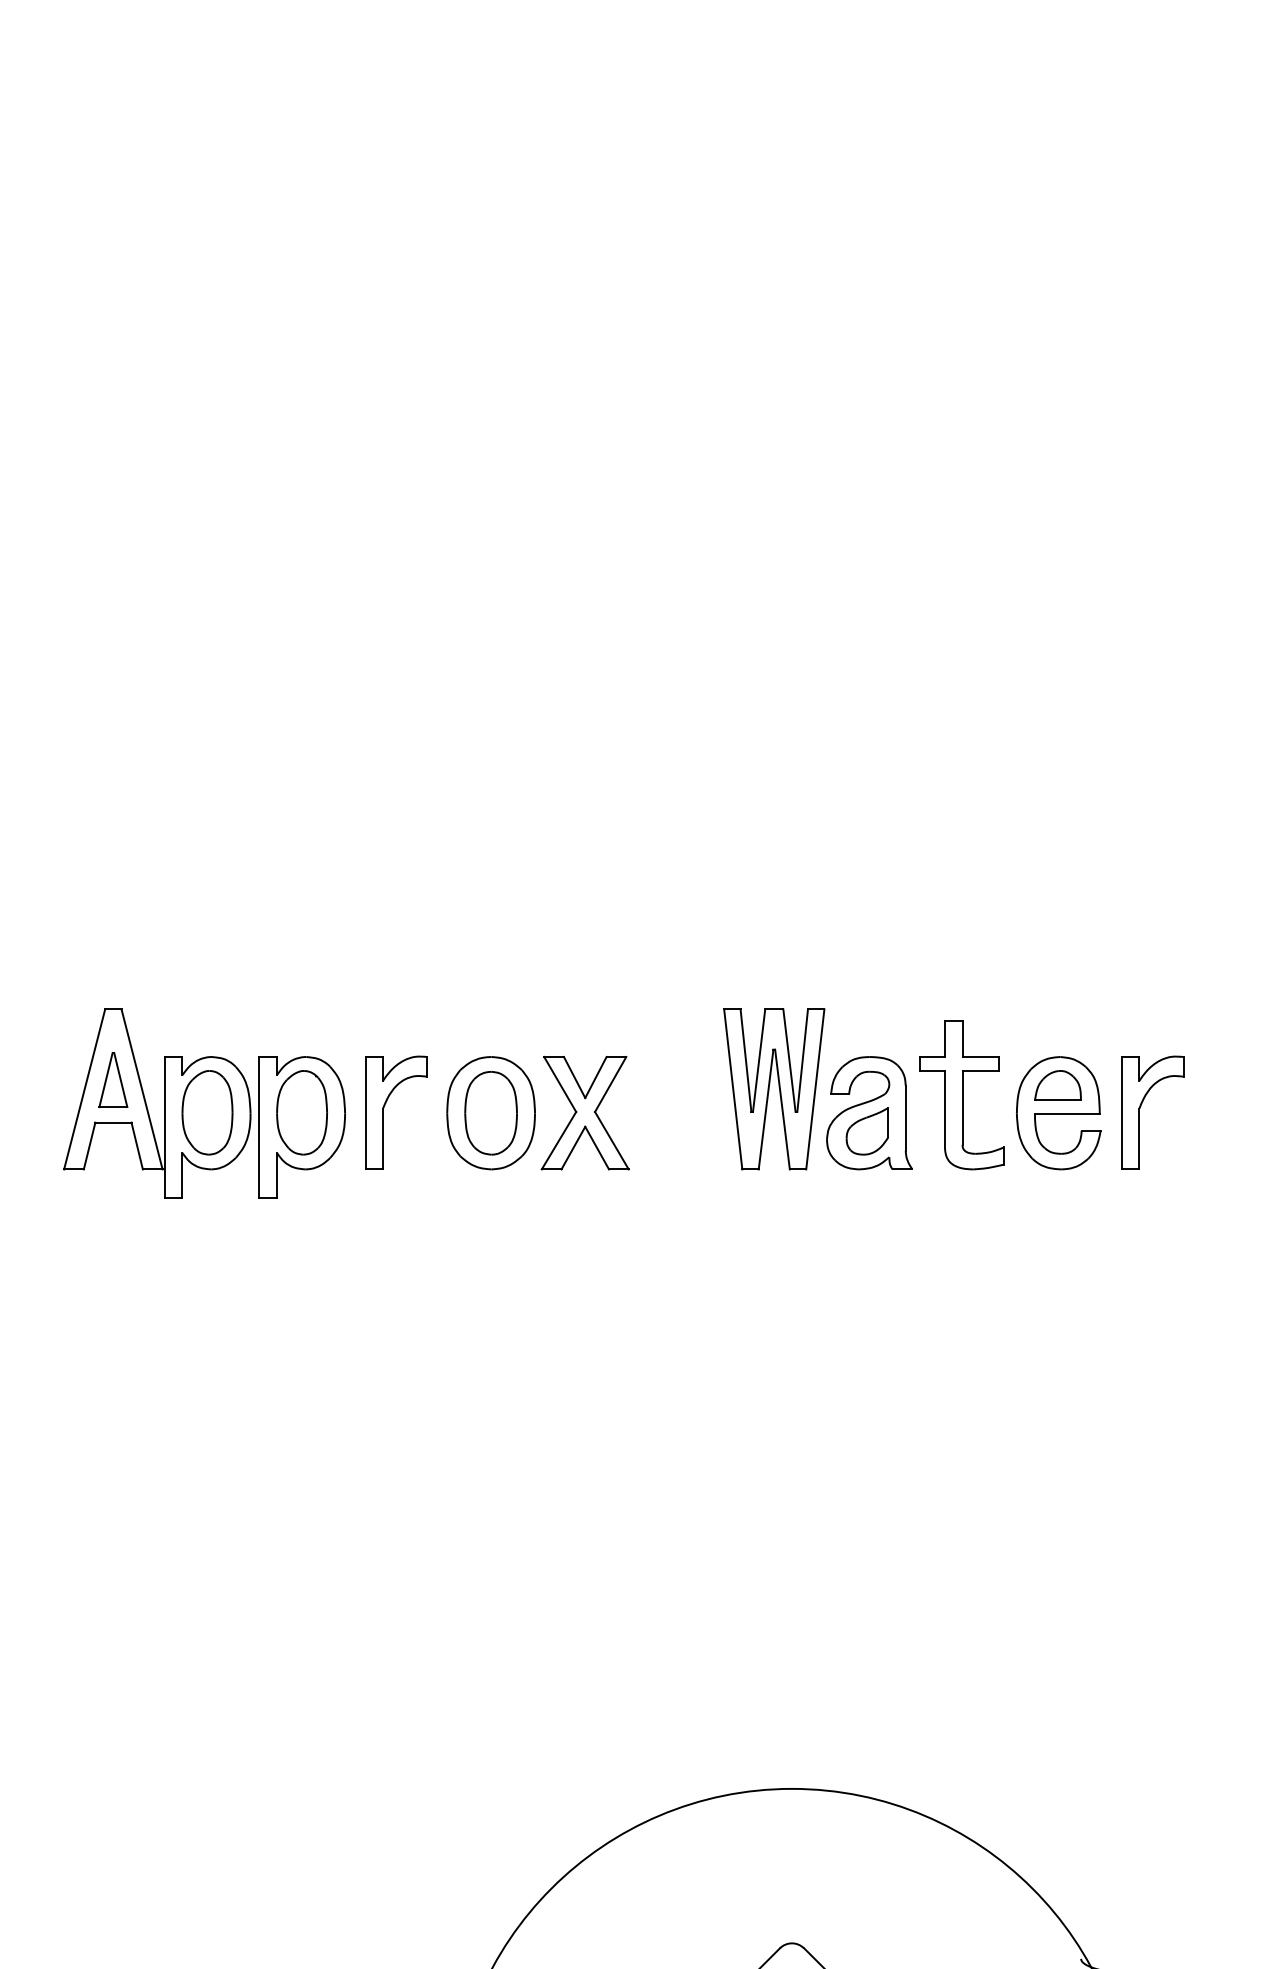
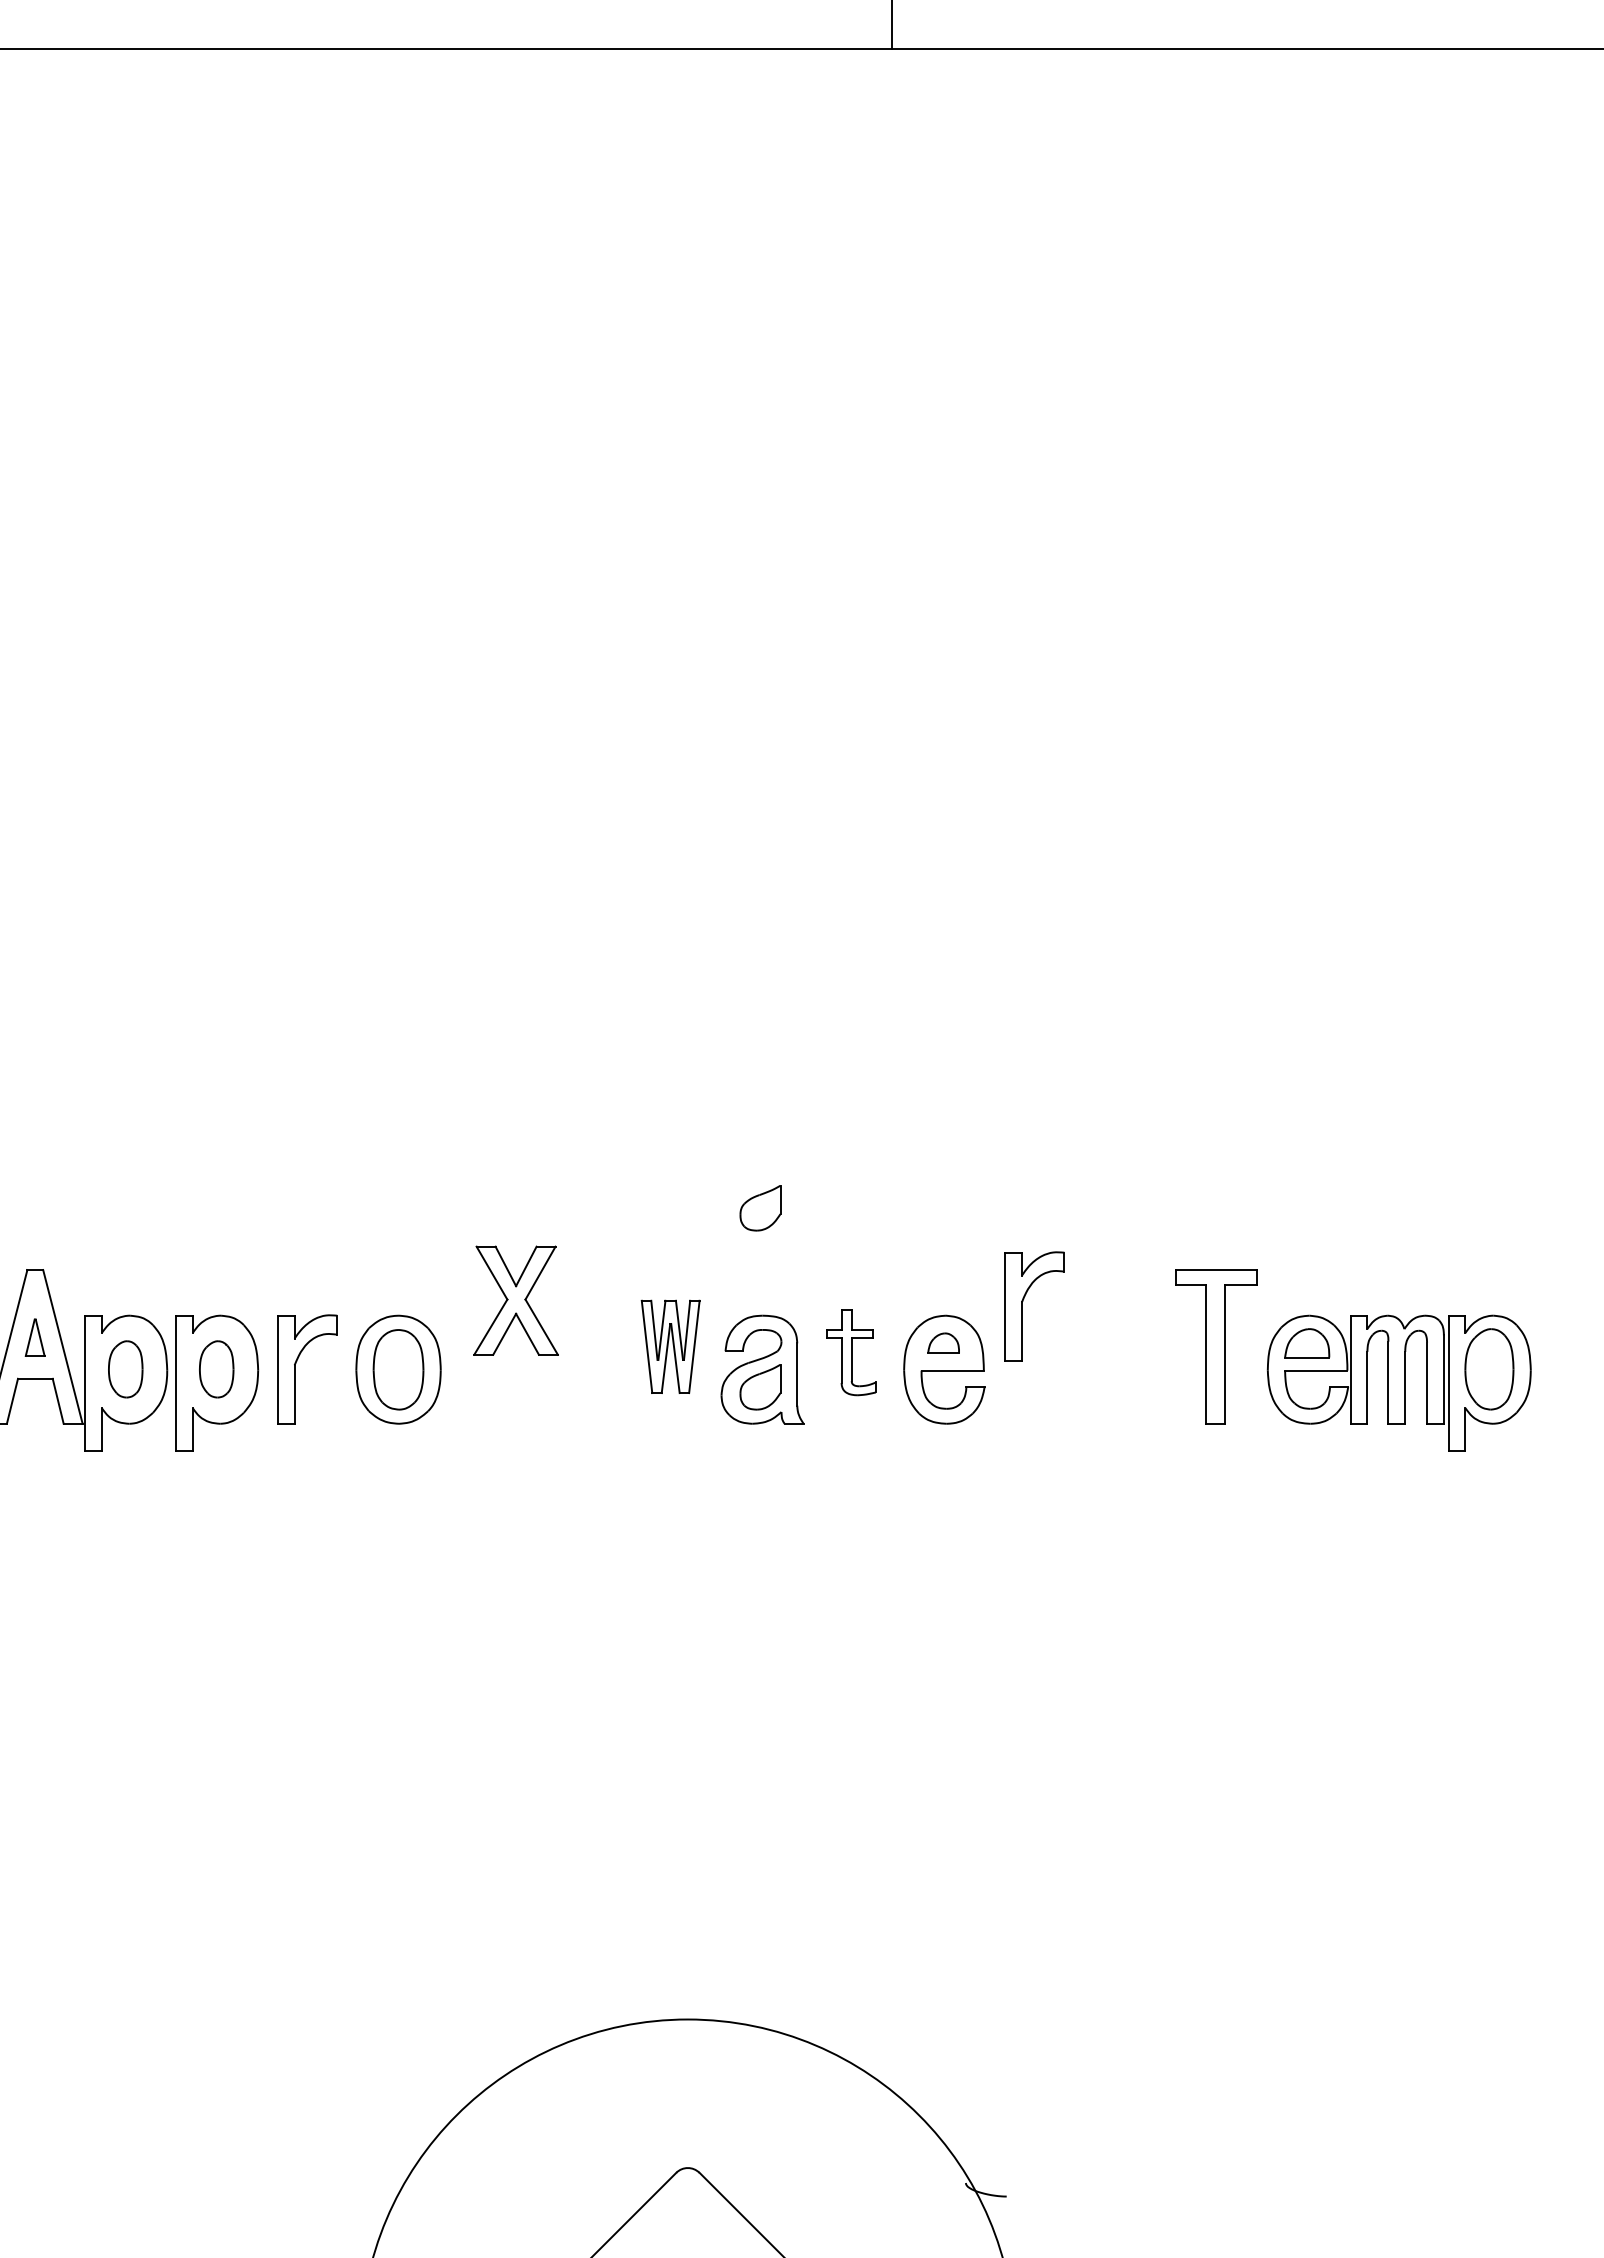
part: (867, 945) -> (760, 1208), added
part: (112, 1079) -> (34, 1337), size x0.7
part: (1057, 1085) -> (943, 1343), size x0.7
part: (773, 1089) -> (670, 1346), size x0.6
part: (962, 1095) -> (851, 1352), size x0.6
part: (207, 1112) -> (125, 1369), size x0.7
part: (301, 1112) -> (216, 1369), size x0.7
part: (584, 1112) -> (515, 1300), moved
part: (1139, 1112) -> (1022, 1306), moved

